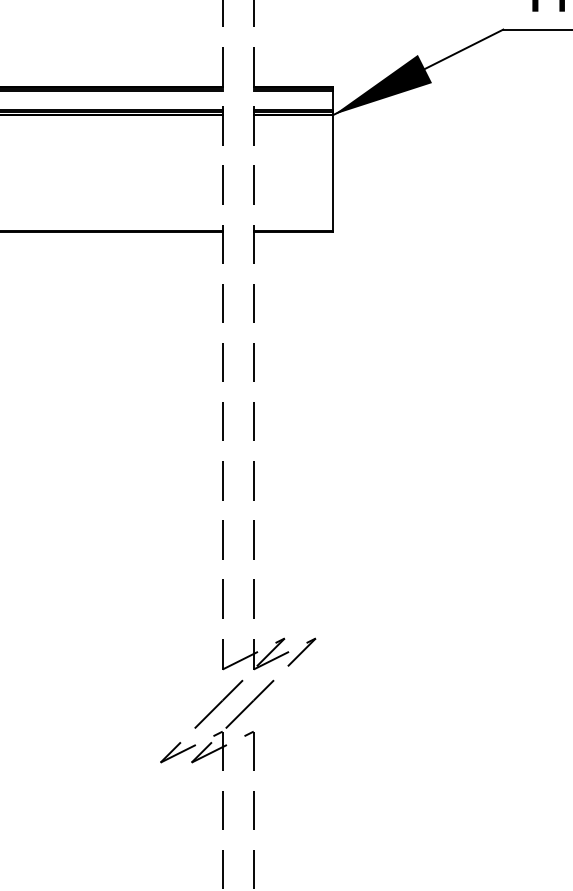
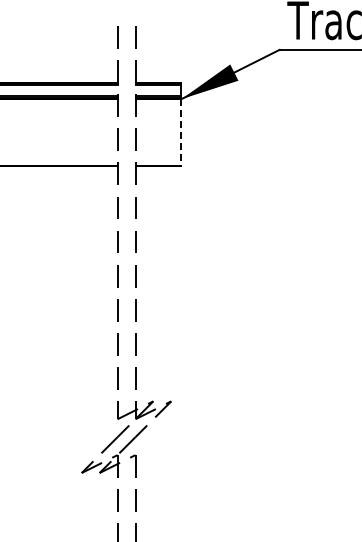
line: (333, 172) -> (181, 132), solid -> dashed

